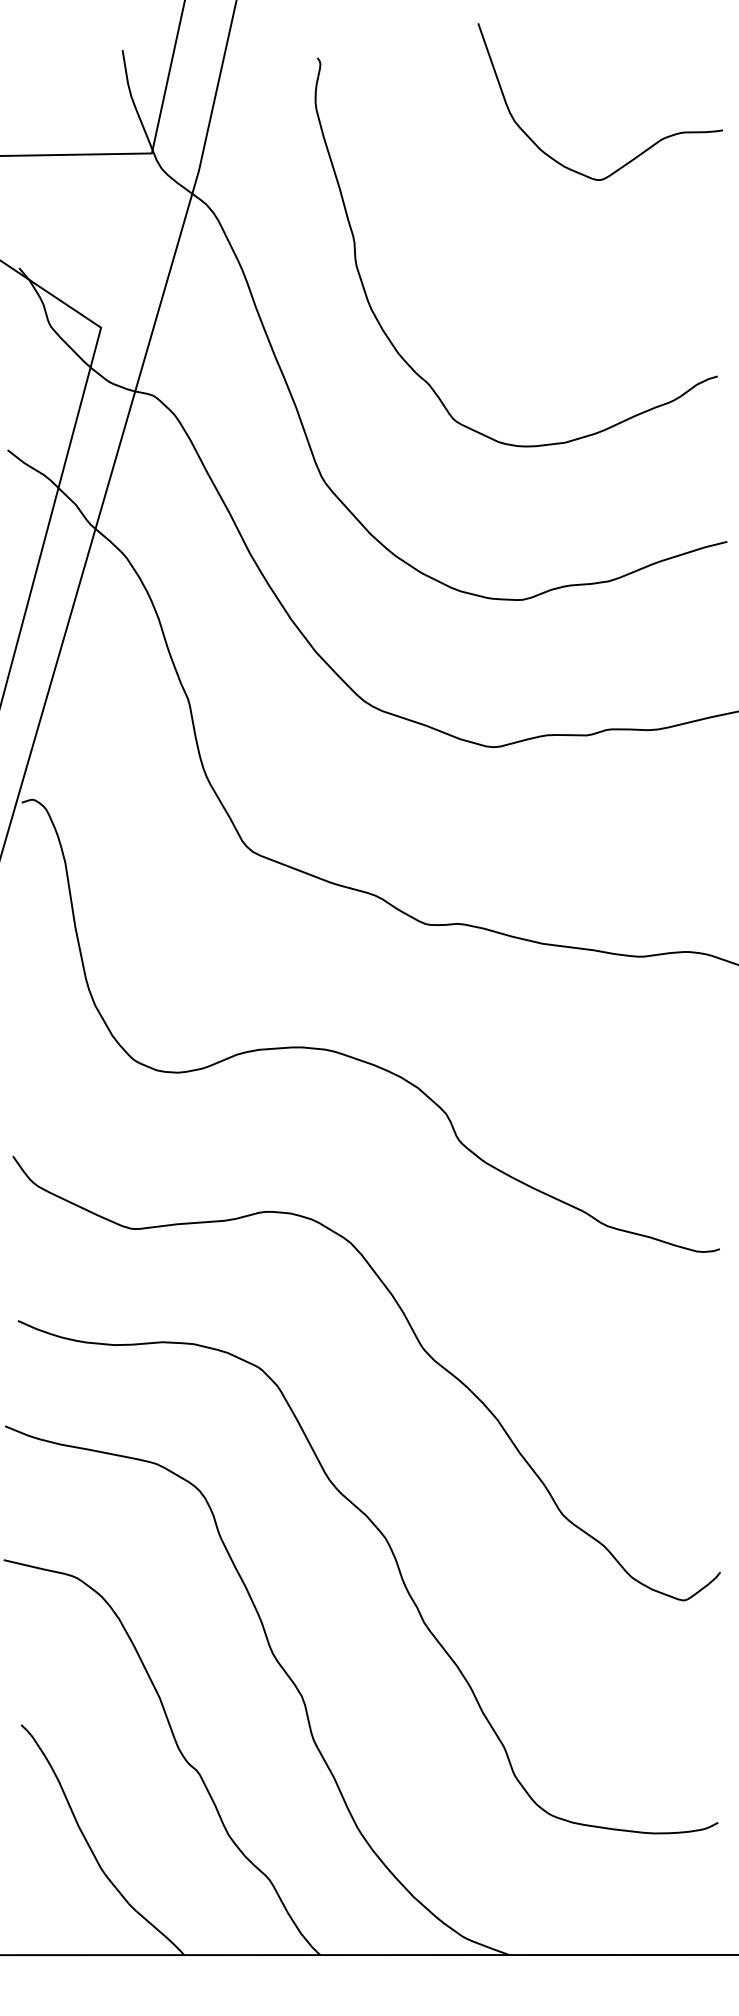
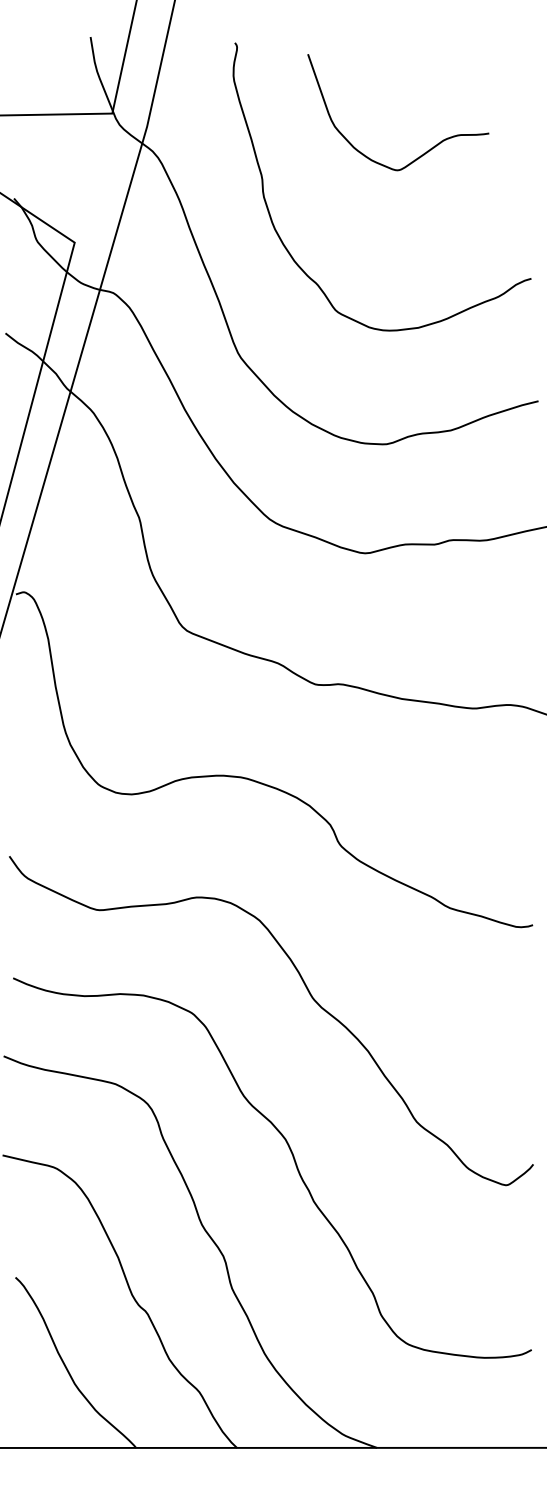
curve: (635, 156) -> (424, 152), moved

